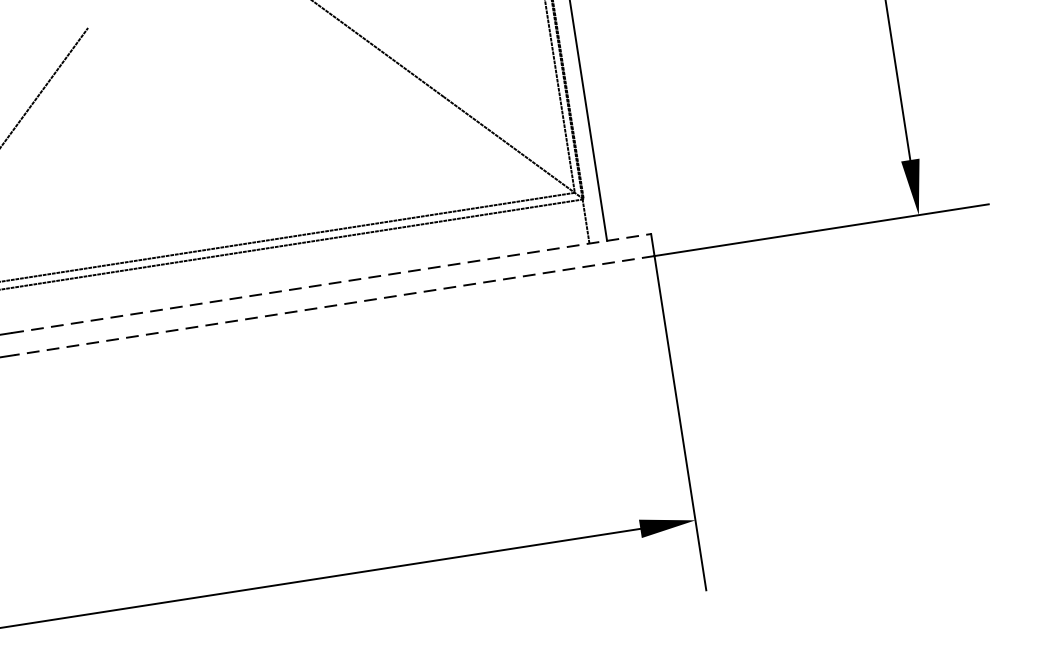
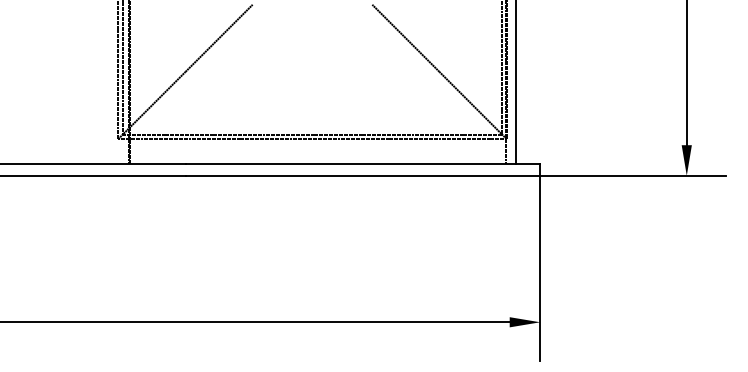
line: (332, 283) -> (363, 163), dashed -> solid
line: (333, 305) -> (362, 175), dashed -> solid

